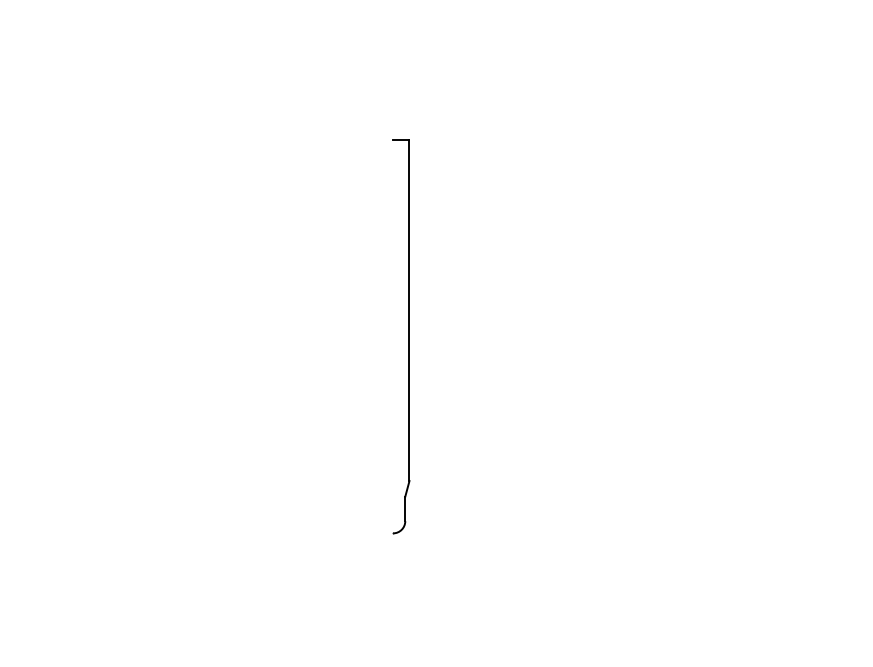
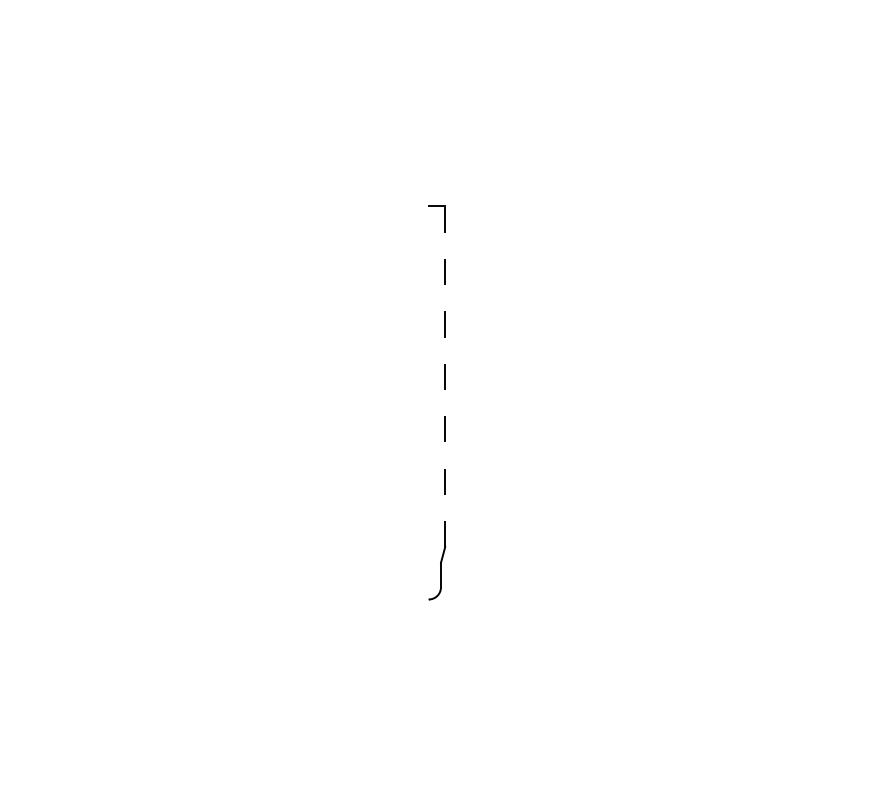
line: (409, 310) -> (445, 376), solid -> dashed

